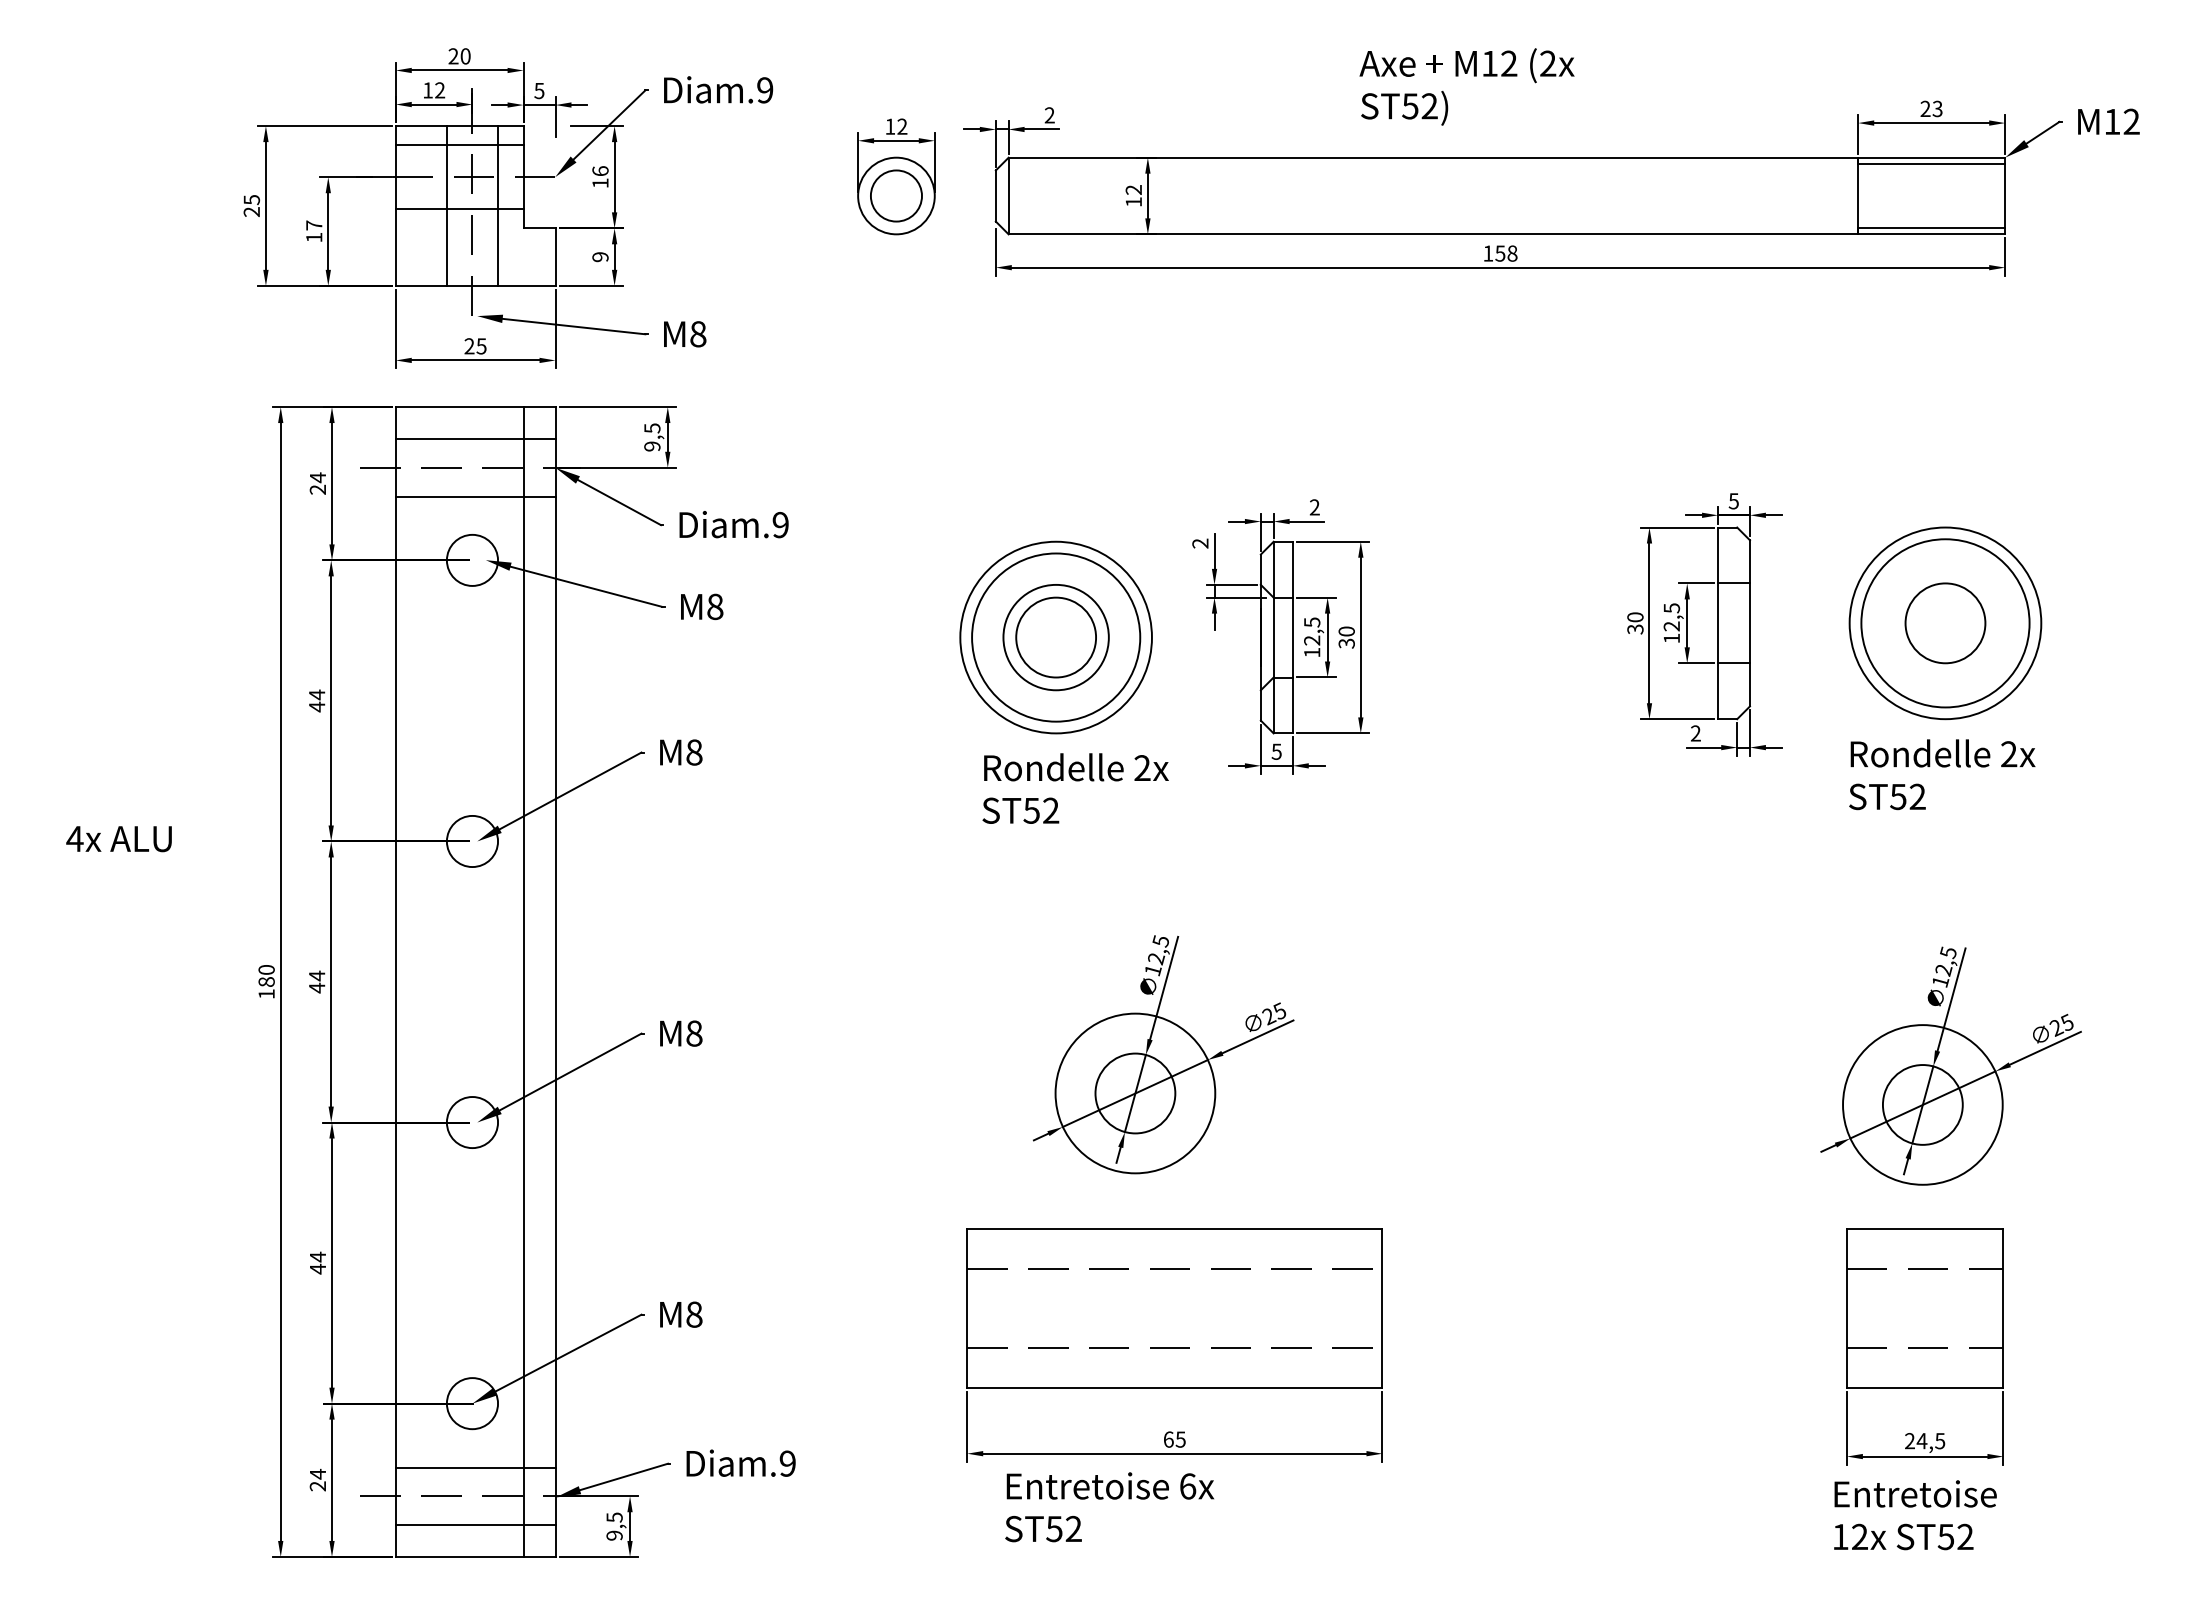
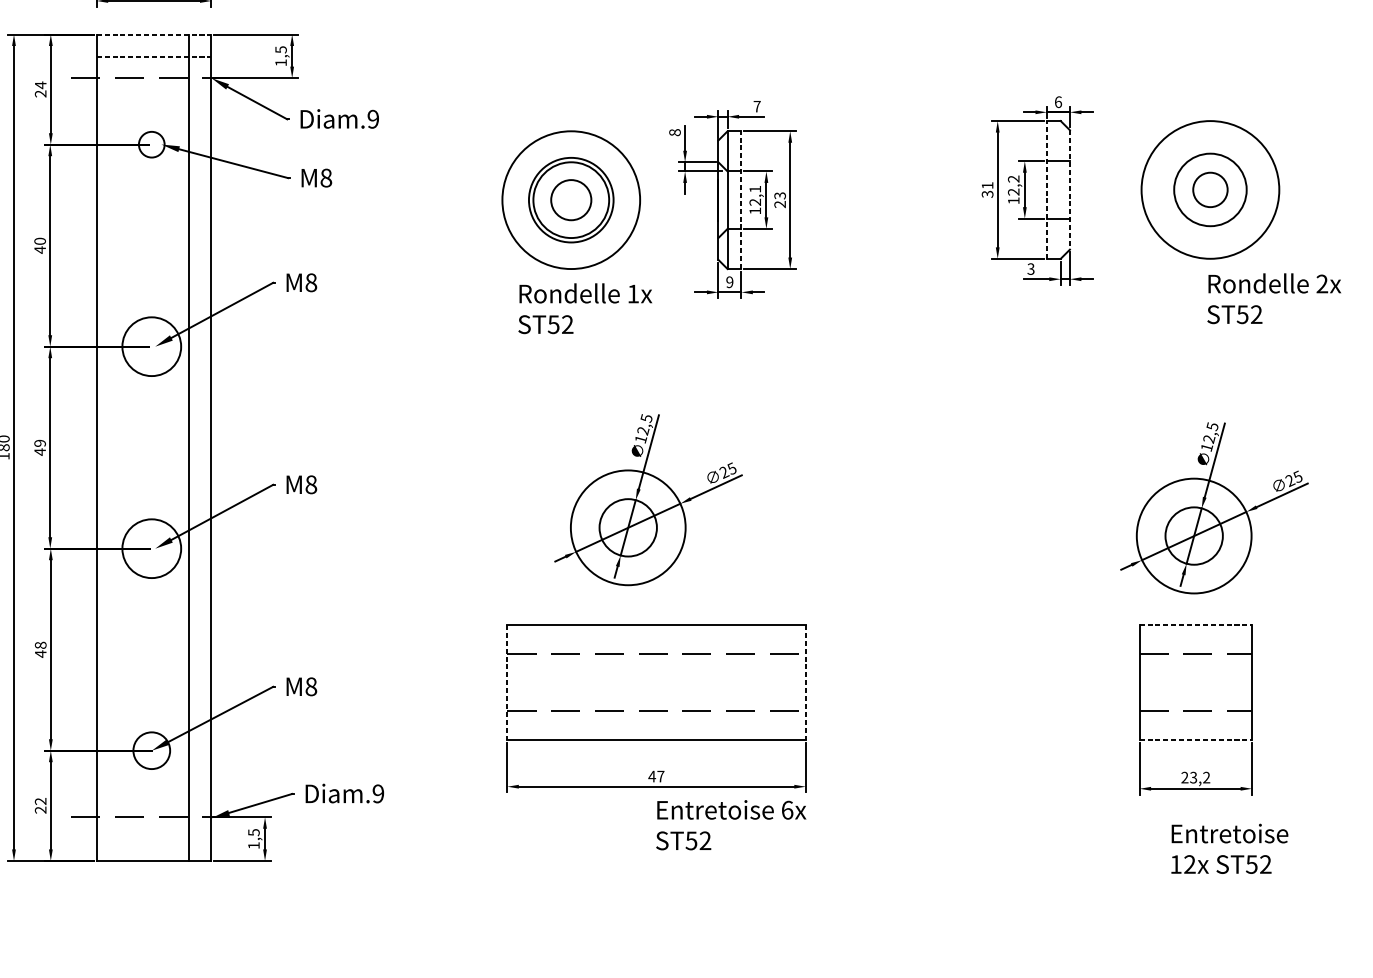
line: (475, 407) -> (153, 34), solid -> dashed
line: (475, 439) -> (153, 57), solid -> dashed
text: (652, 446) -> (281, 62), 9,5 -> 1,5
line: (475, 496) -> (153, 98), removed
text: (1733, 501) -> (1058, 102), 5 -> 6
text: (1314, 507) -> (756, 106), 2 -> 7
text: (1200, 543) -> (675, 132), 2 -> 8
circle: (472, 559) -> (151, 144), size x0.7
text: (1671, 608) -> (1013, 179), 12,5 -> 12,2
text: (1635, 617) -> (987, 185), 30 -> 31
text: (1312, 622) -> (755, 189), 12,5 -> 12,1
line: (1718, 623) -> (1047, 190), solid -> dashed
line: (1749, 623) -> (1069, 190), solid -> dashed
circle: (1945, 623) -> (1210, 190), size x0.6
circle: (1945, 623) -> (1210, 190), size x0.6
circle: (1056, 637) -> (571, 200), size x0.7
circle: (1056, 637) -> (571, 200), size x0.7
line: (1292, 637) -> (741, 200), solid -> dashed
text: (1346, 637) -> (779, 200), 30 -> 23
text: (317, 694) -> (40, 241), 44 -> 40
text: (1695, 733) -> (1030, 269), 2 -> 3
text: (1276, 751) -> (729, 282), 5 -> 9
text: (1142, 767) -> (633, 293), 2x -> 1x
text: (1942, 774) -> (1274, 298), moved
circle: (472, 841) -> (151, 346), size x1.6
text: (316, 975) -> (39, 443), 44 -> 49
circle: (472, 1122) -> (151, 548), size x1.6
line: (1925, 1228) -> (1196, 624), solid -> dashed
text: (317, 1256) -> (40, 644), 44 -> 48
line: (967, 1308) -> (507, 682), solid -> dashed
line: (1382, 1308) -> (805, 682), solid -> dashed
line: (1925, 1388) -> (1196, 739), solid -> dashed
text: (1174, 1439) -> (656, 776), 65 -> 47
text: (1930, 1441) -> (1199, 777), 24,5 -> 23,2
line: (475, 1467) -> (153, 796), removed
text: (317, 1473) -> (40, 800), 24 -> 22
text: (1109, 1507) -> (731, 825), moved
text: (1915, 1515) -> (1229, 849), moved
line: (475, 1525) -> (153, 838), removed
text: (614, 1535) -> (253, 845), 9,5 -> 1,5

